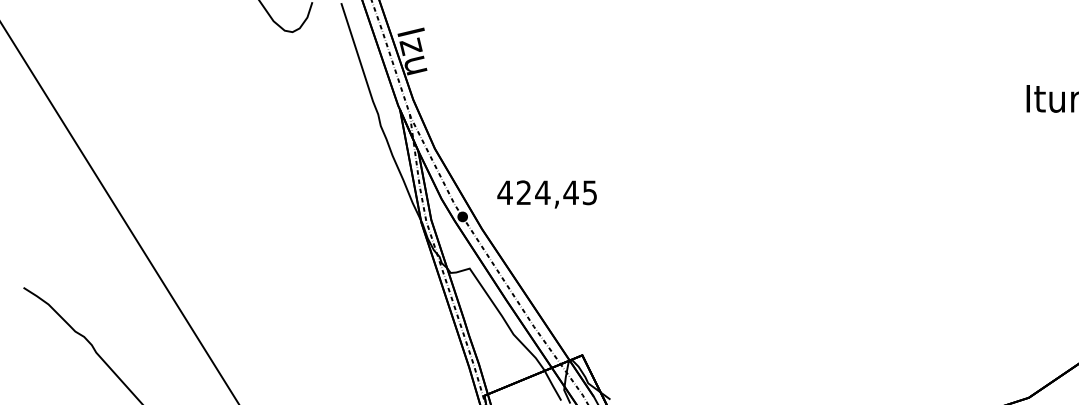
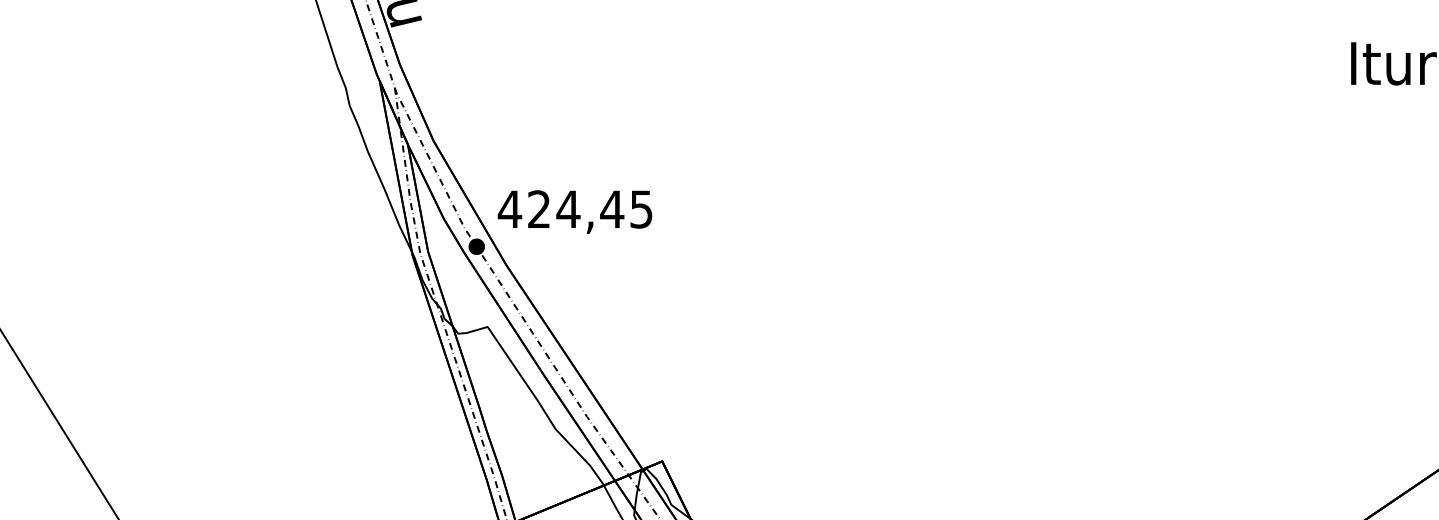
text: (546, 194) -> (574, 212), moved

